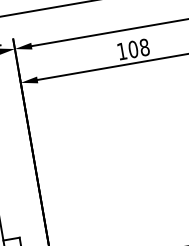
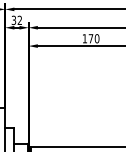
text: (137, 48) -> (93, 38), 108 -> 170

